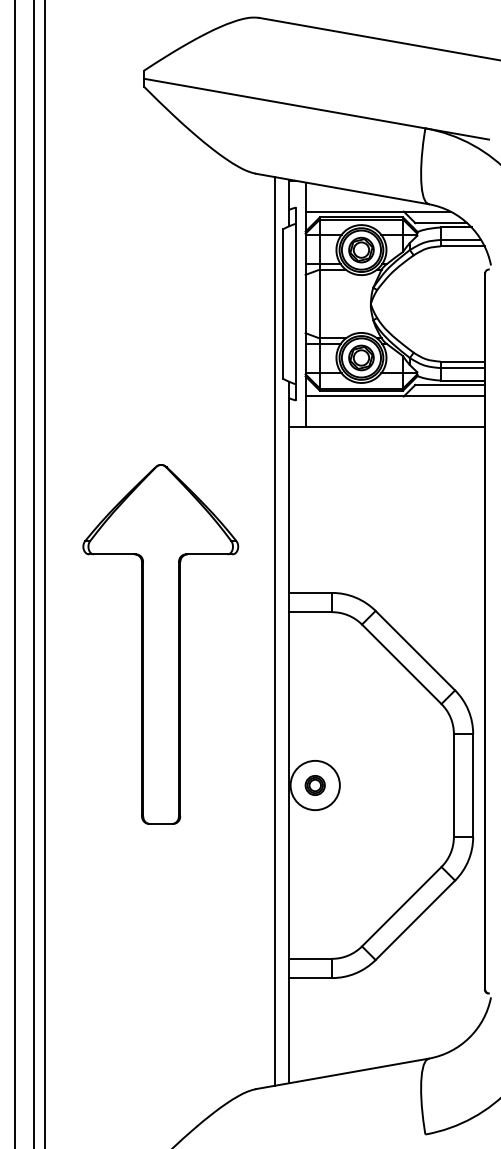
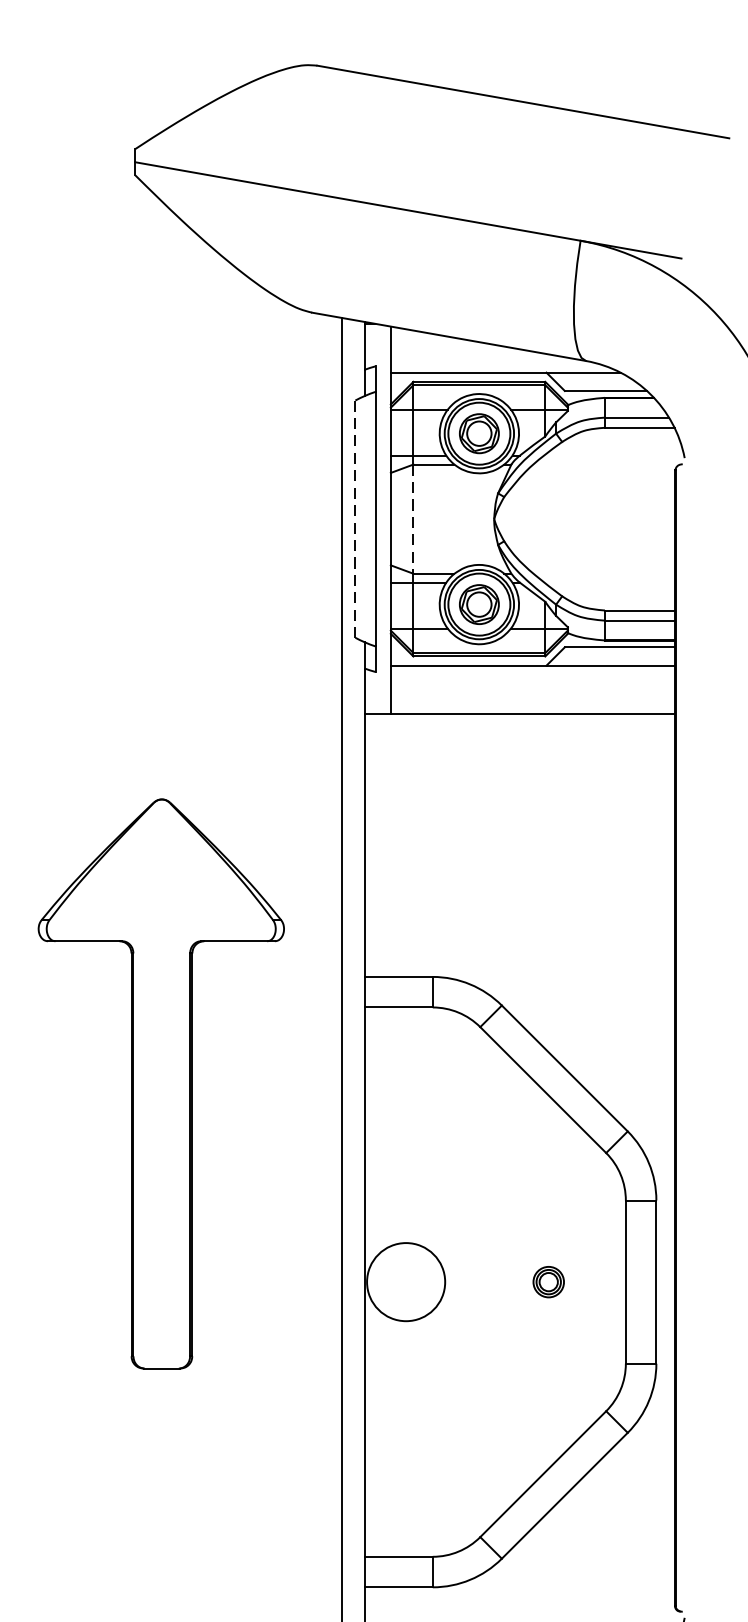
line: (283, 304) -> (355, 519), solid -> dashed
line: (319, 304) -> (412, 519), solid -> dashed
part: (160, 644) -> (160, 1084), moved
part: (314, 785) -> (547, 1282), moved

